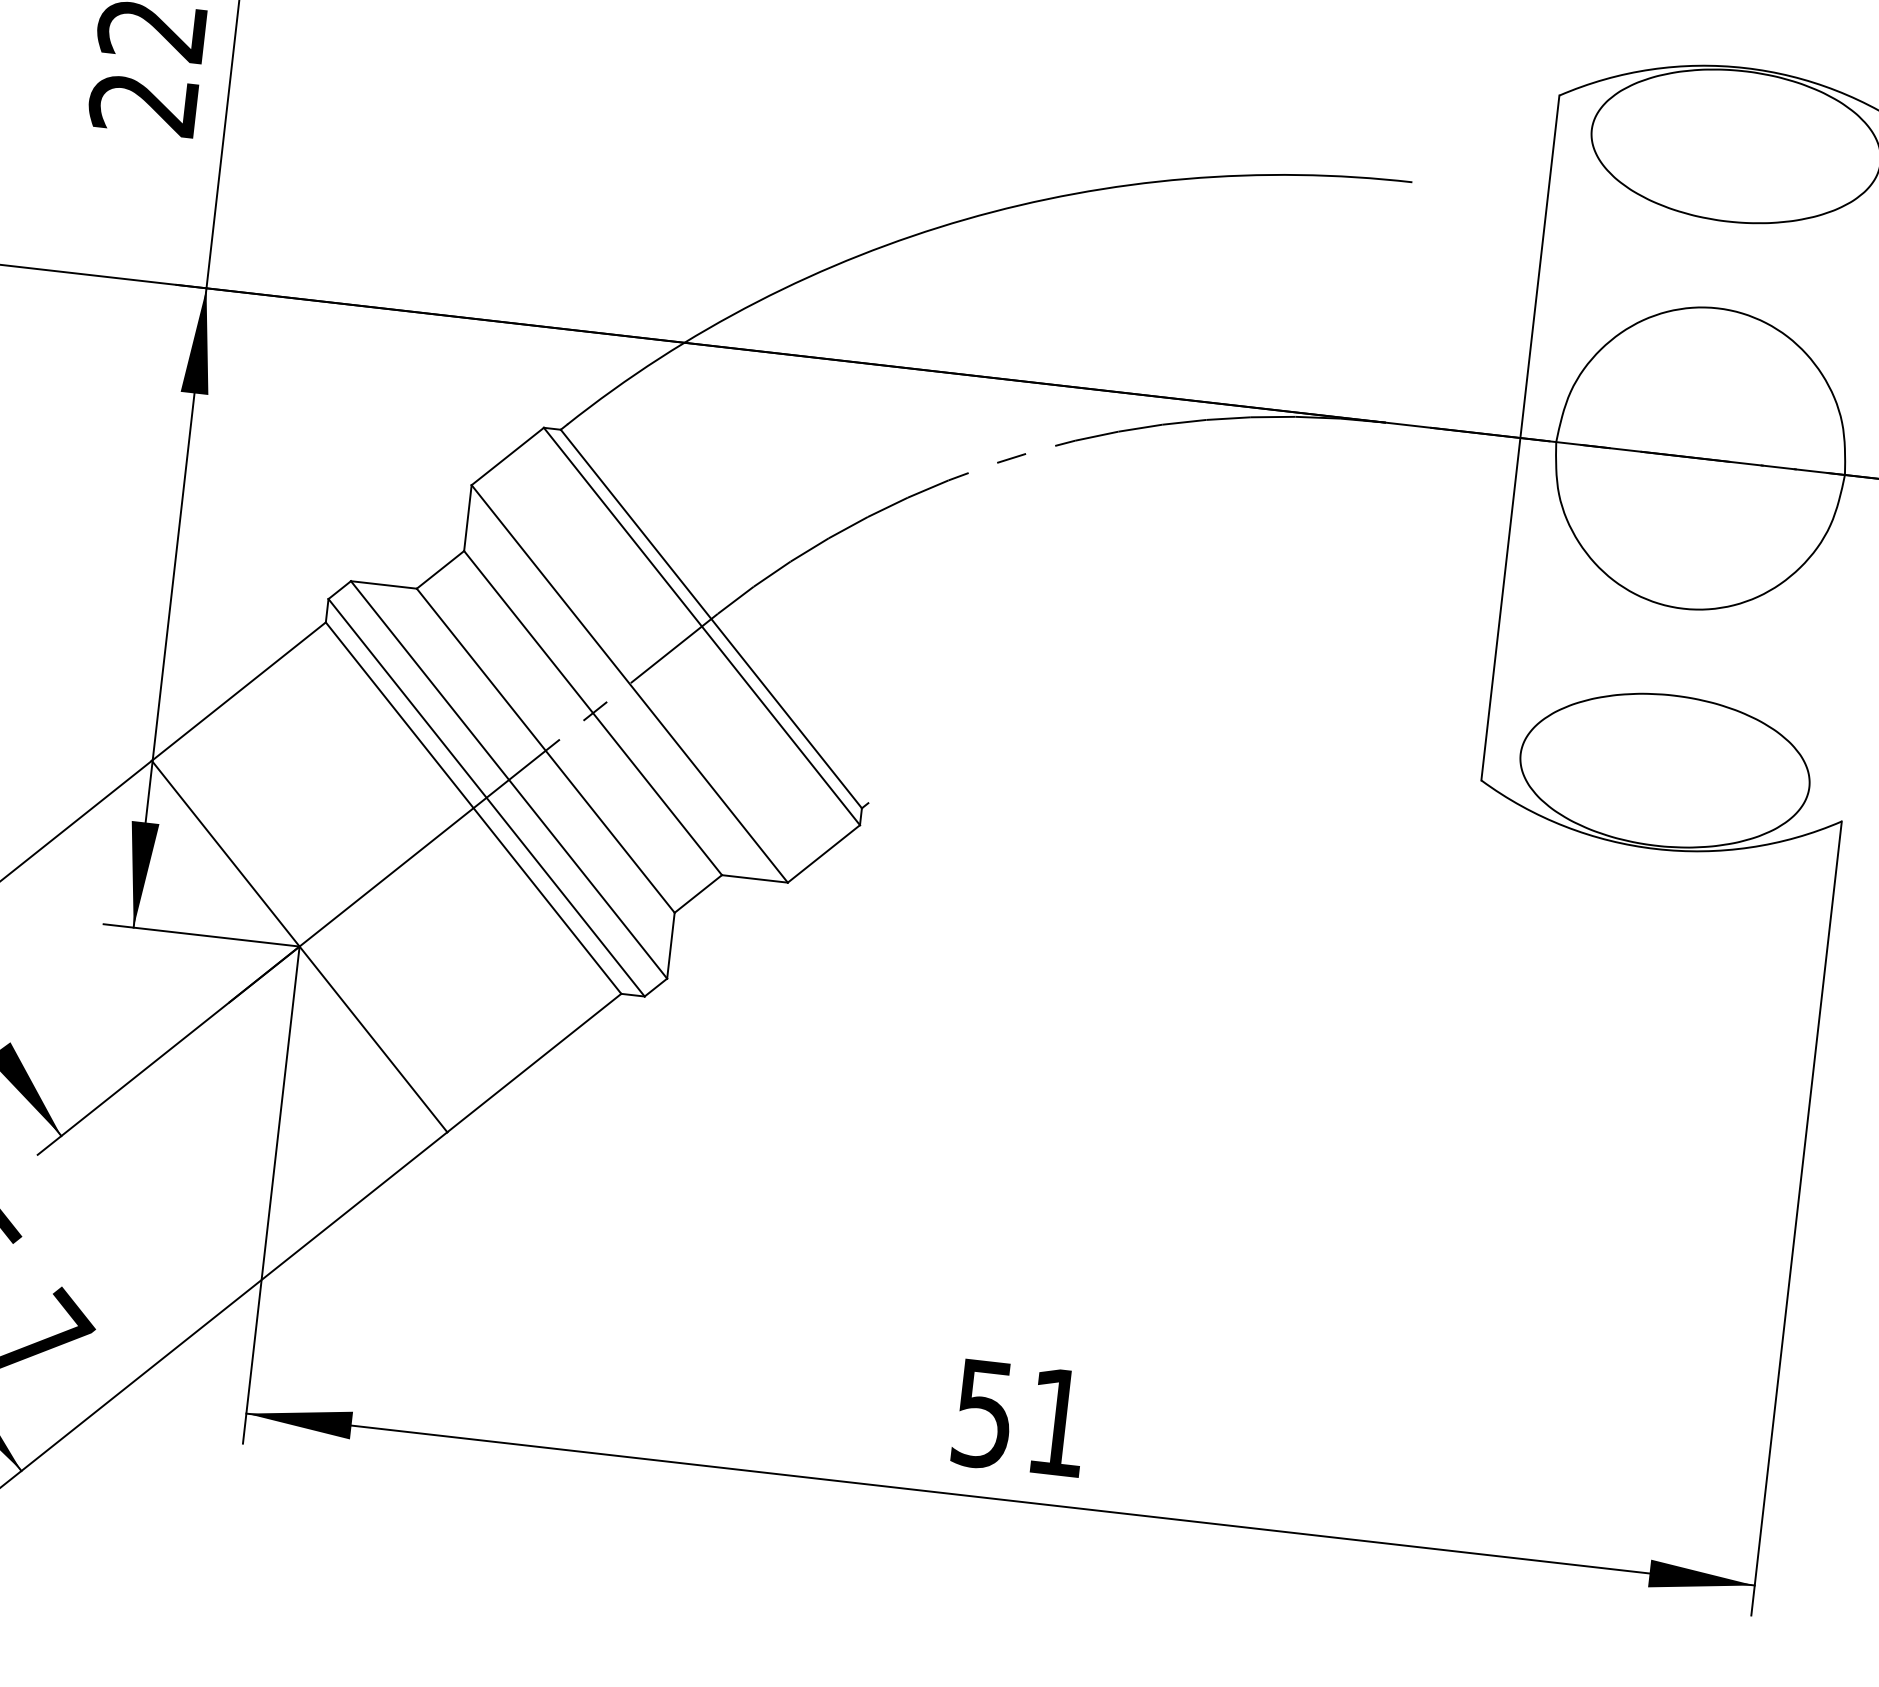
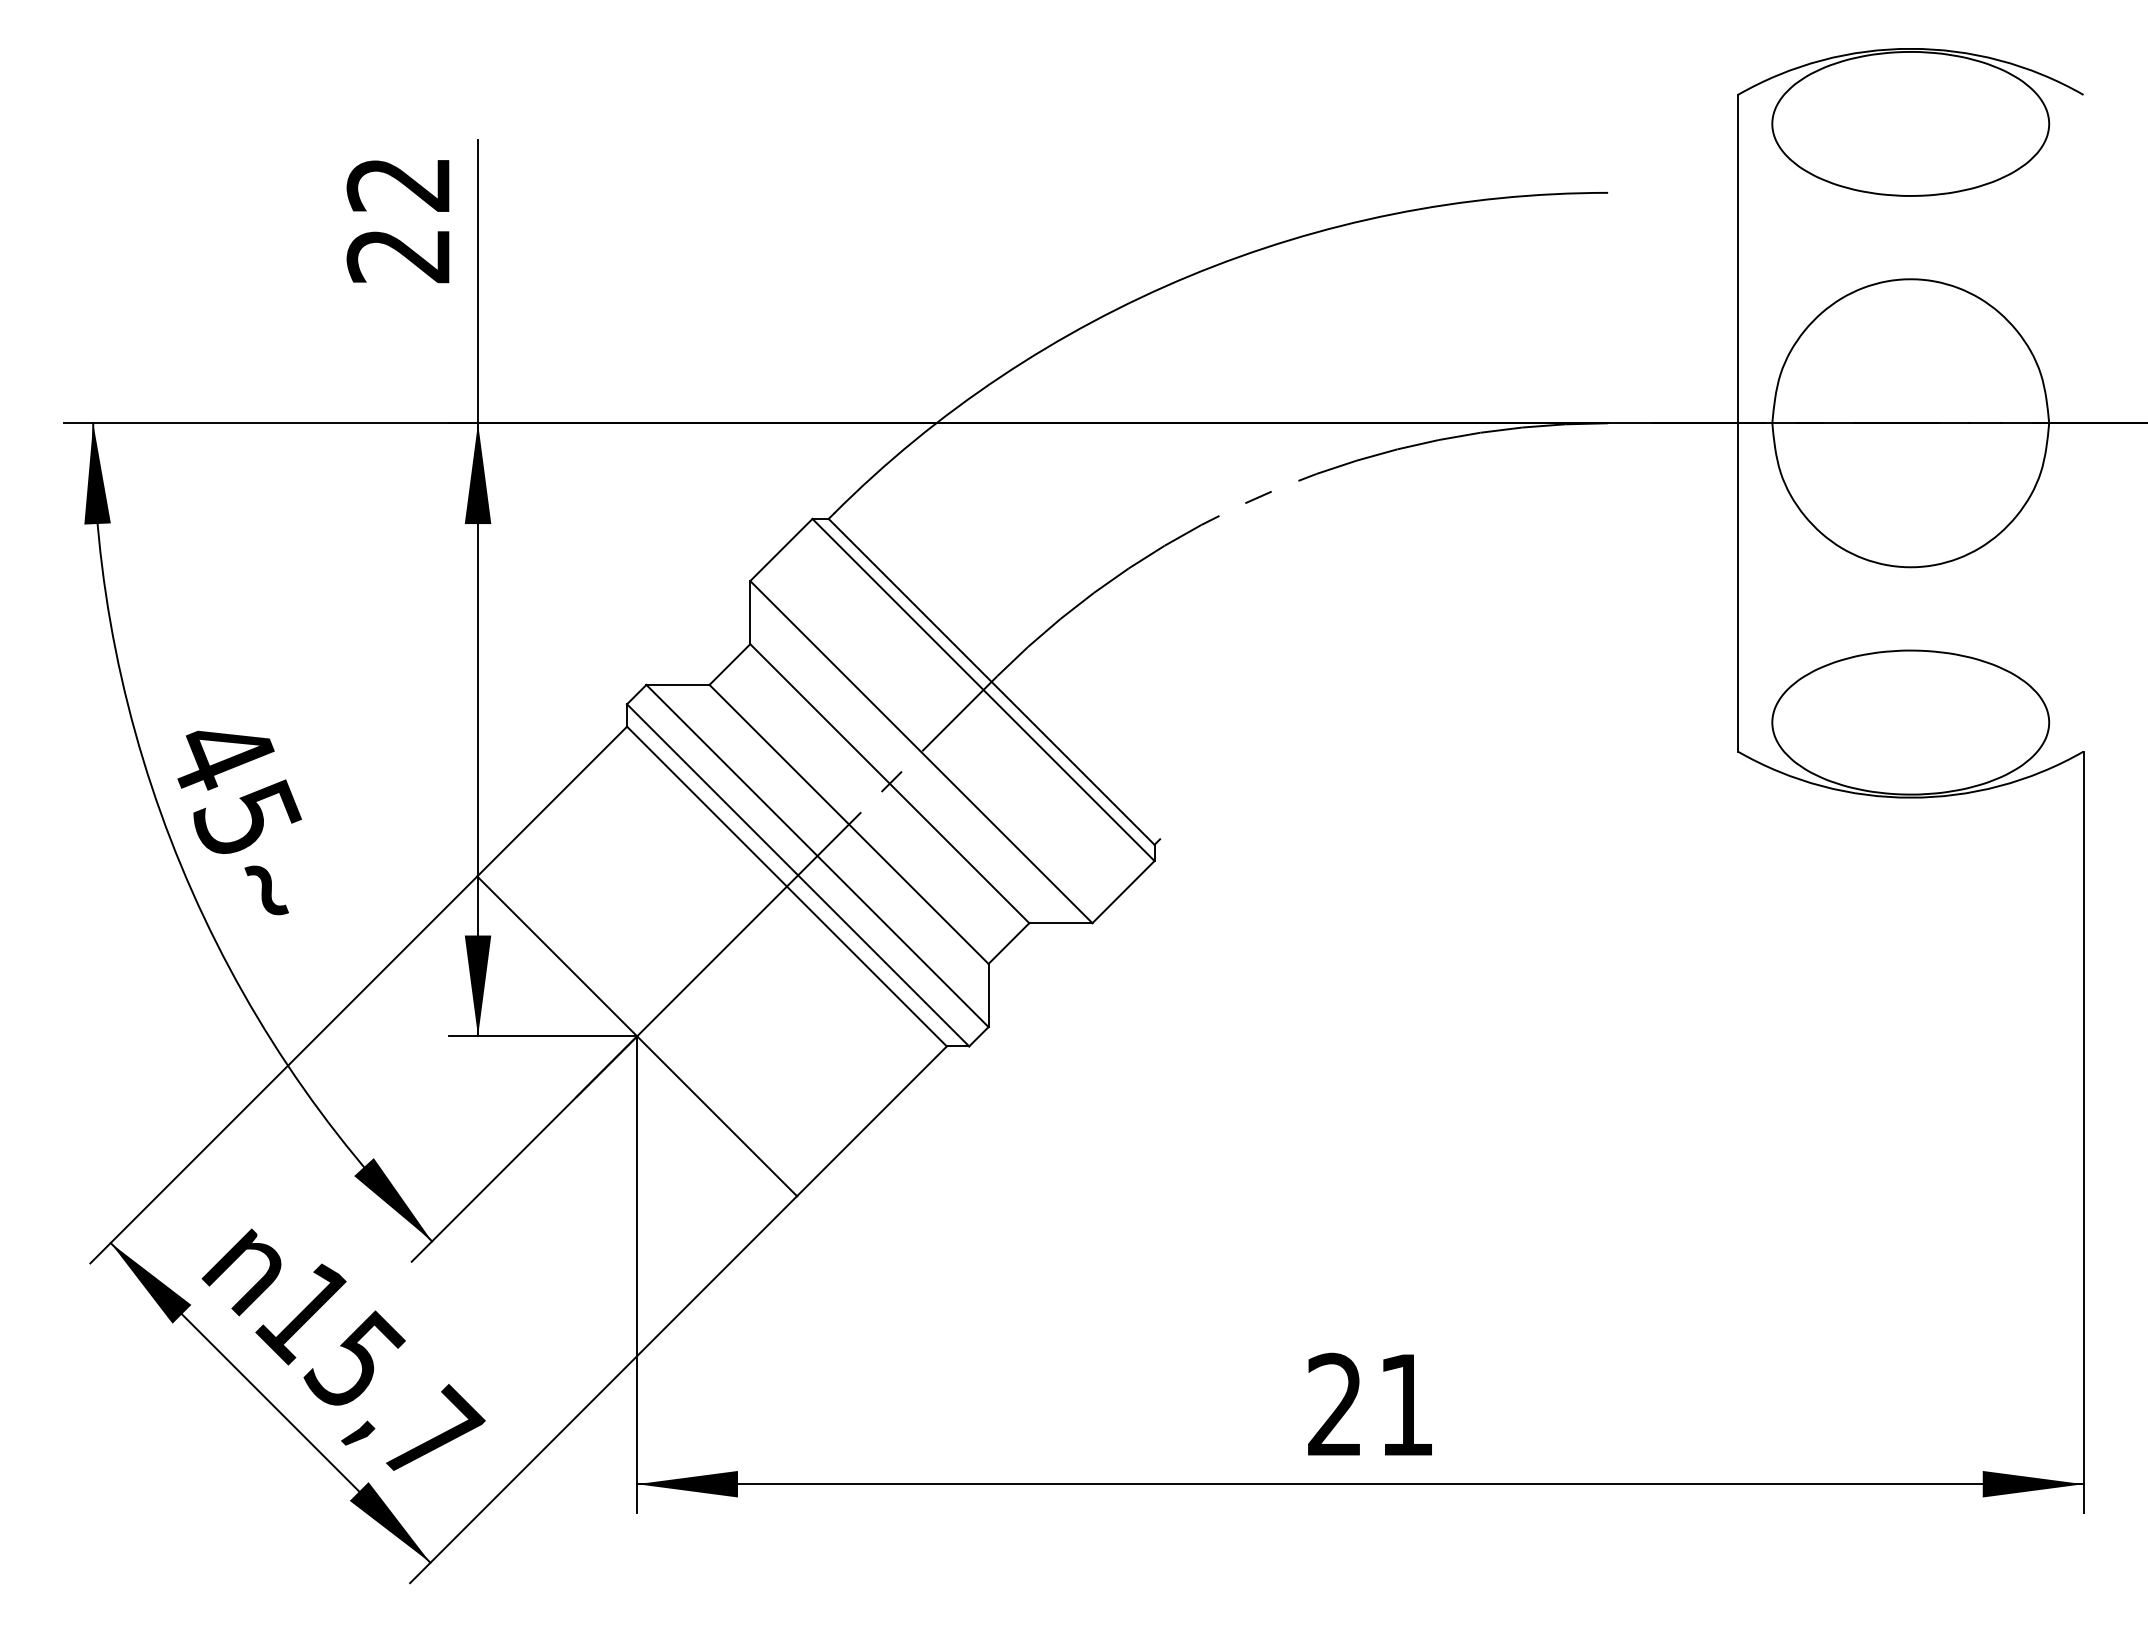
text: (983, 1413) -> (1334, 1404), 51 -> 21

